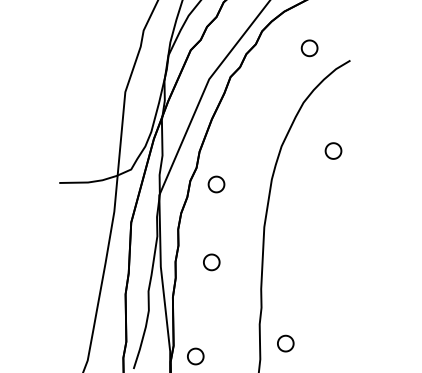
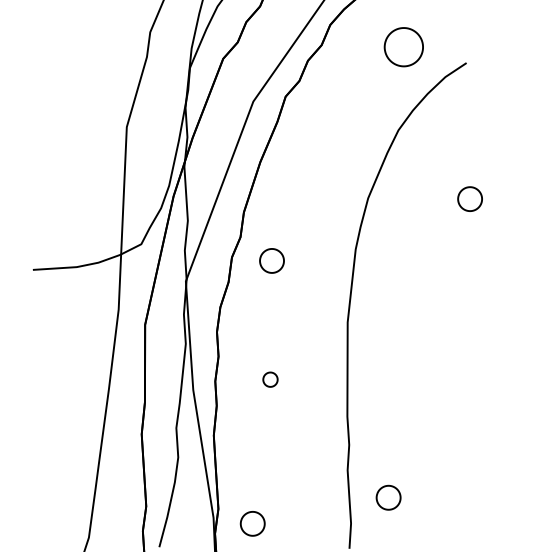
part: (309, 48) -> (403, 47), size x1.6
part: (333, 150) -> (470, 198), moved
part: (211, 262) -> (269, 379), size x0.6

